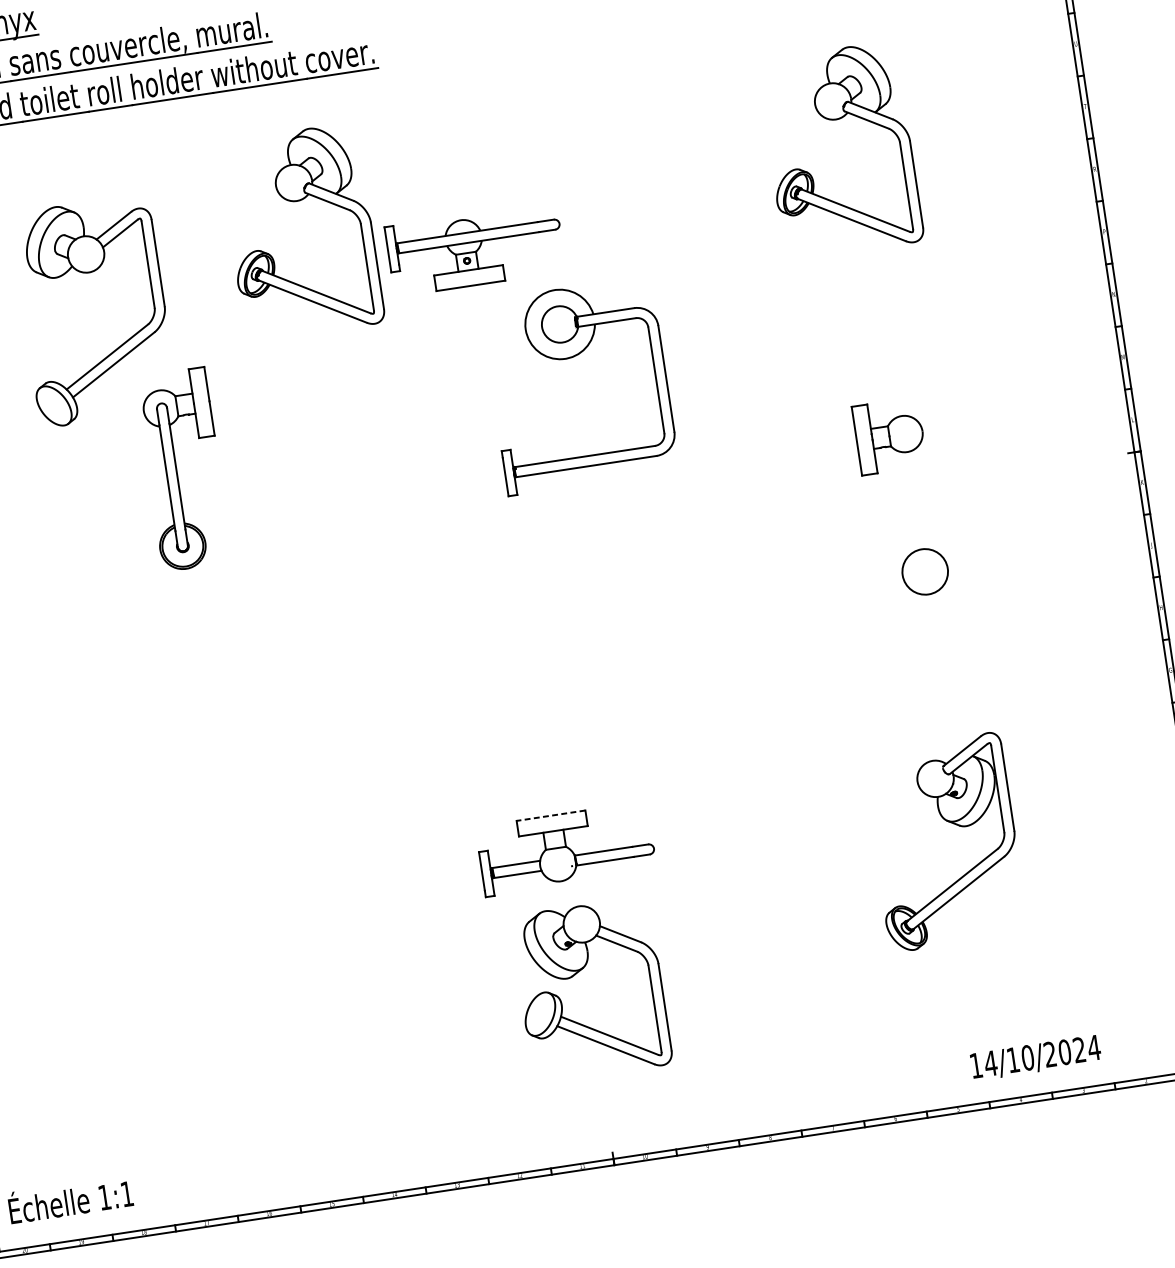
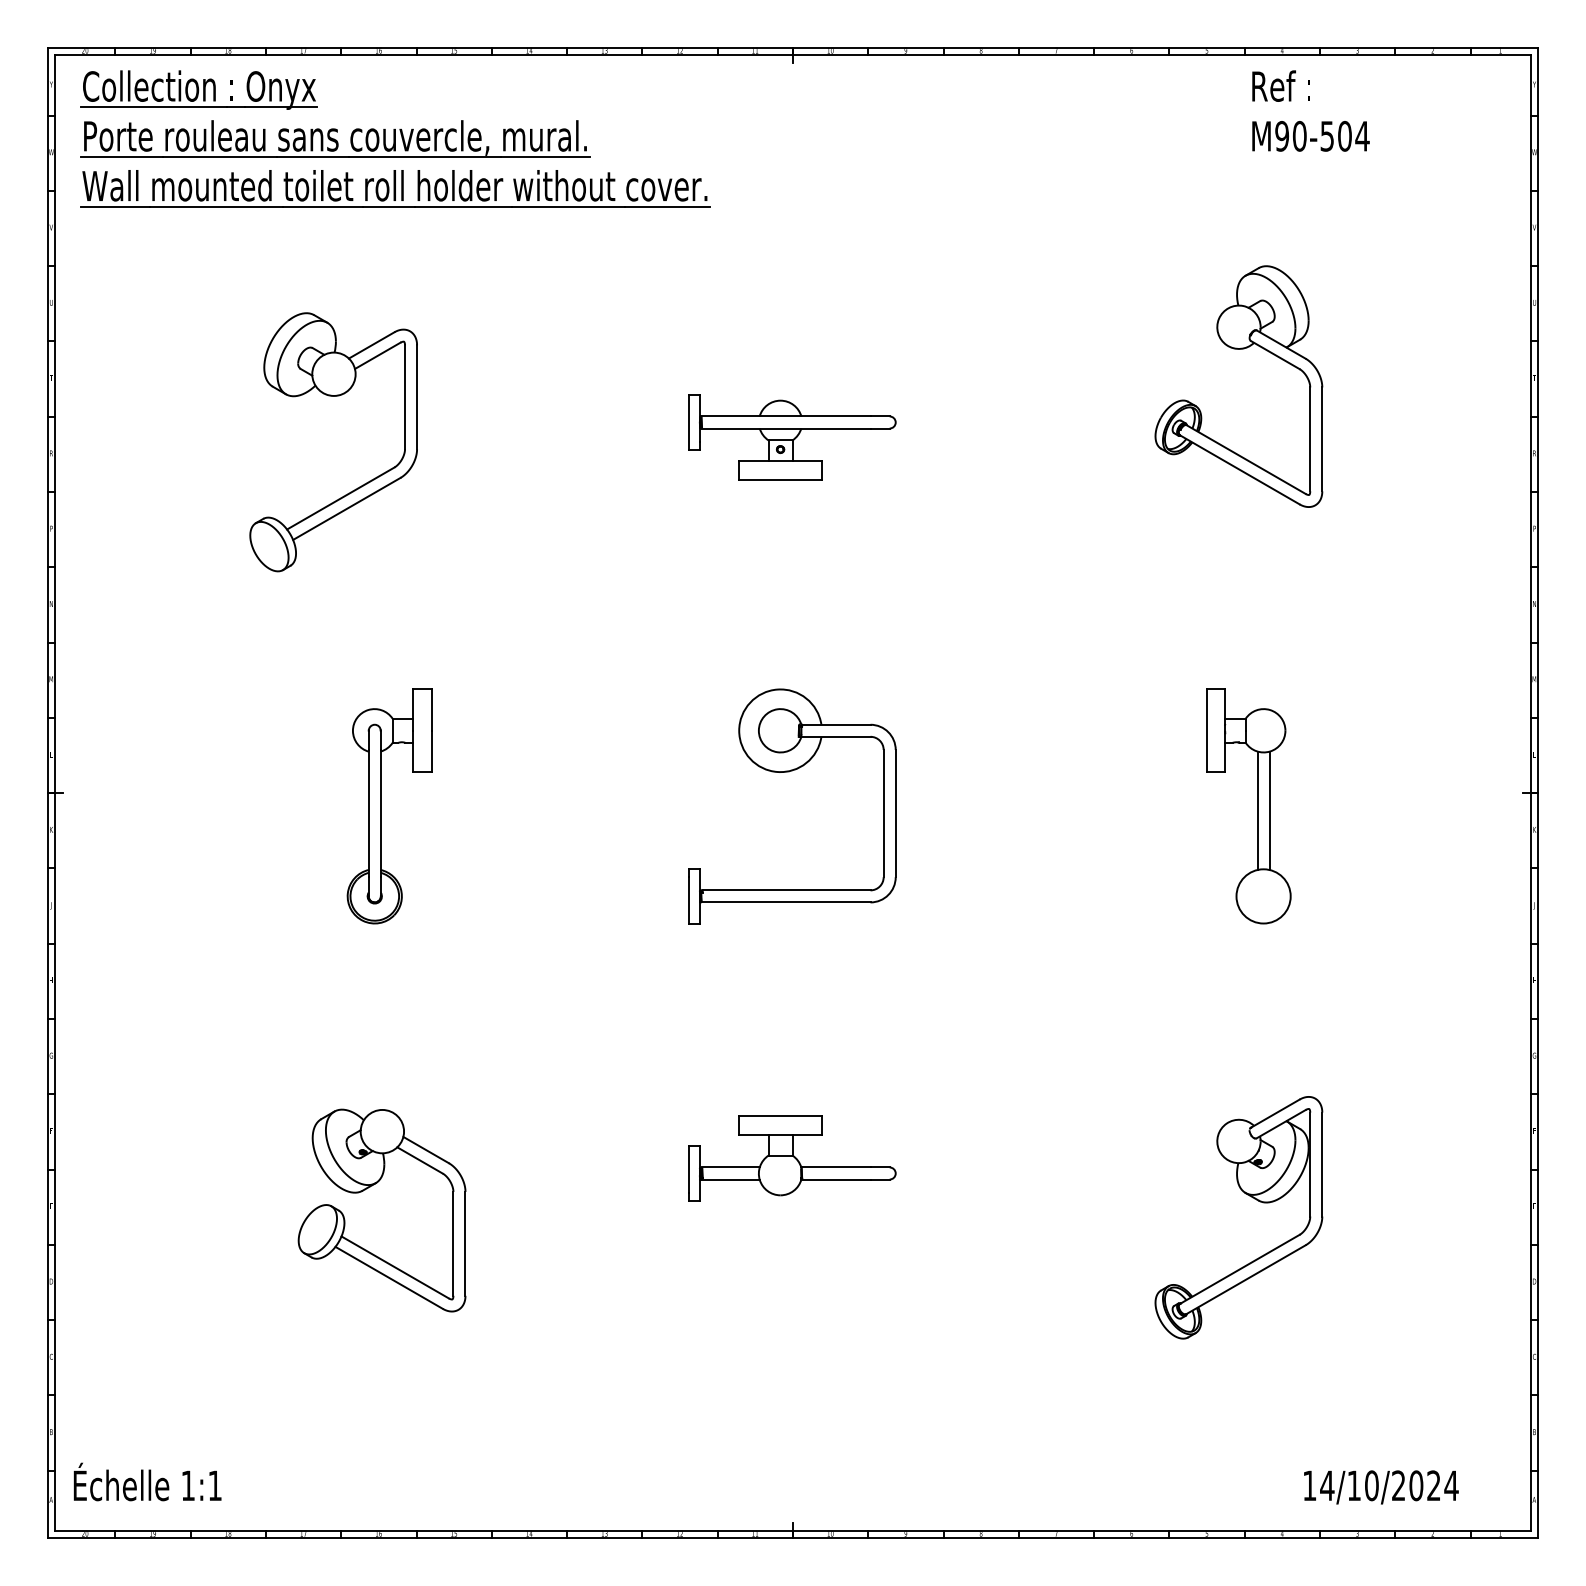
part: (296, 201) -> (590, 349), removed
part: (572, 358) -> (789, 772), moved
part: (177, 470) -> (381, 806), moved
line: (919, 499) -> (1269, 810), added
line: (909, 501) -> (1257, 810), added
line: (551, 815) -> (780, 1116), dashed -> solid
part: (578, 972) -> (370, 1187), moved
text: (1036, 1058) -> (1381, 1487), moved

